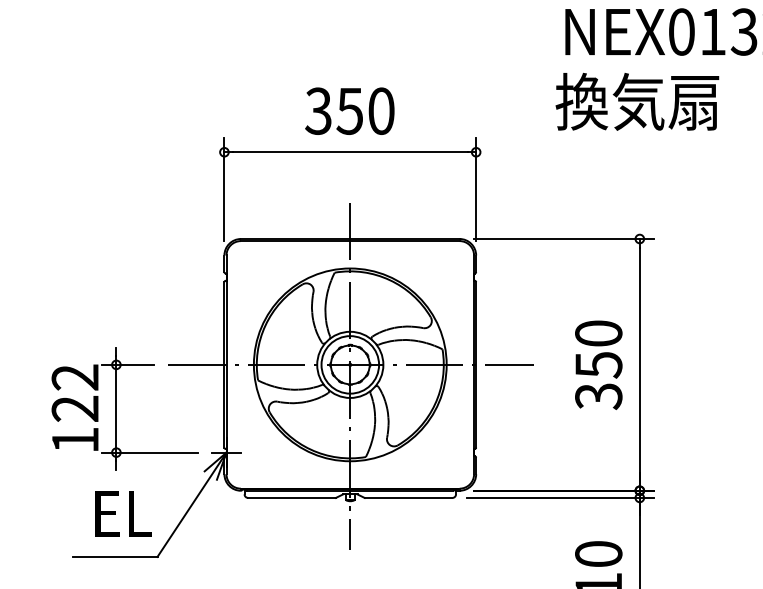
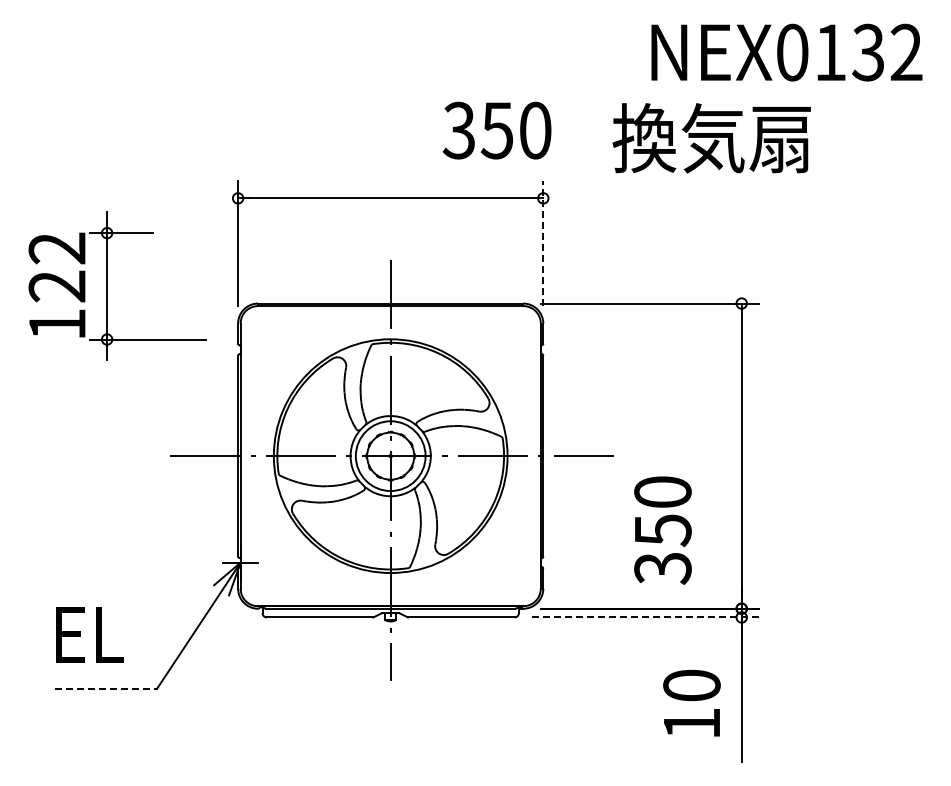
text: (637, 102) -> (711, 138), moved
text: (350, 111) -> (497, 130), moved
line: (476, 189) -> (543, 243), solid -> dashed
text: (598, 365) -> (662, 530), moved
part: (116, 408) -> (107, 285), moved
line: (560, 497) -> (645, 617), solid -> dashed
text: (123, 513) -> (89, 634), moved
line: (115, 556) -> (106, 688), solid -> dashed

